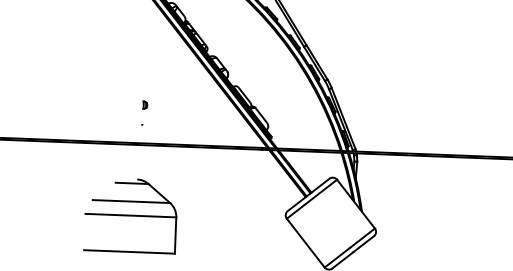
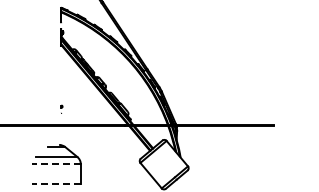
part: (144, 113) -> (61, 109), size x0.6
line: (129, 215) -> (55, 164), solid -> dashed
line: (127, 252) -> (55, 184), solid -> dashed

